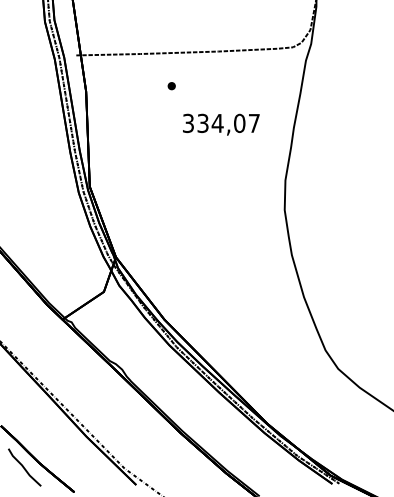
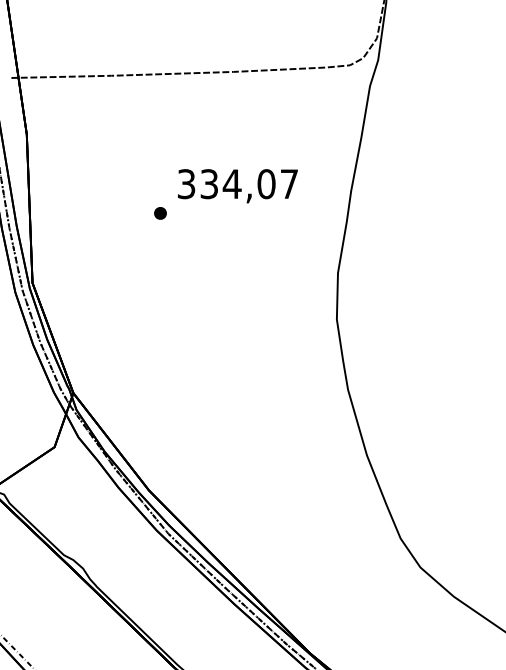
part: (171, 86) -> (160, 213), moved

